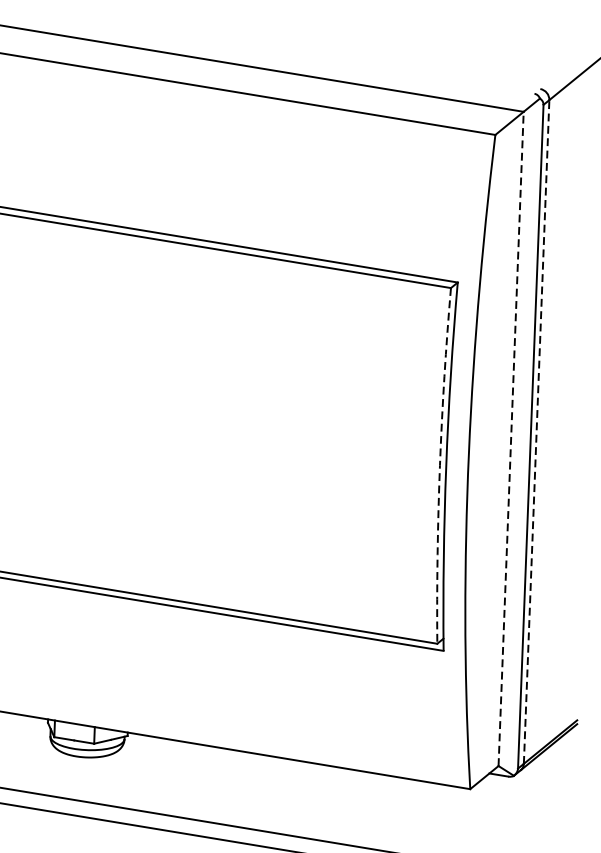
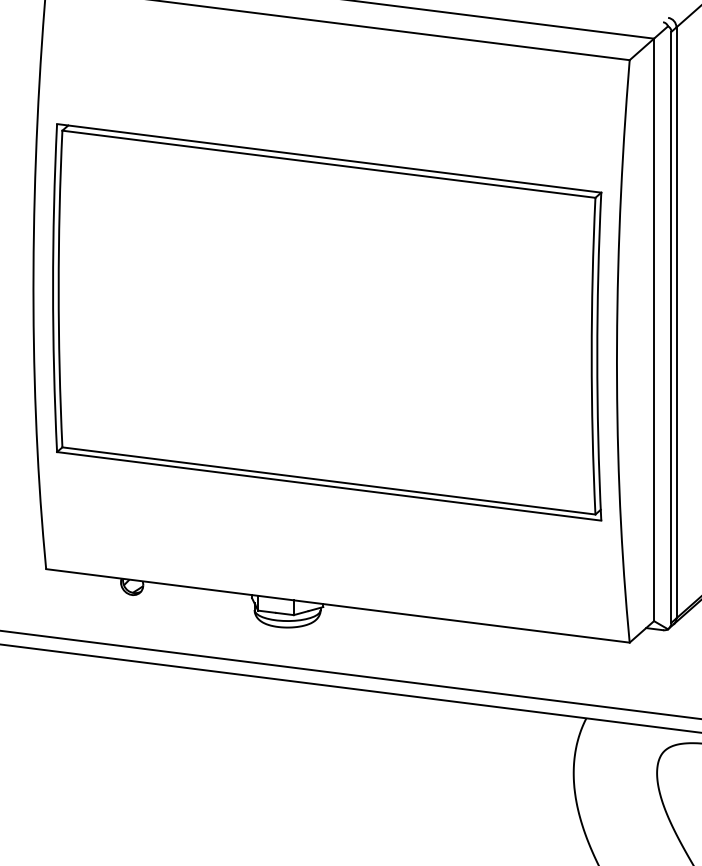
line: (536, 431) -> (676, 322), dashed -> solid
line: (511, 438) -> (654, 329), dashed -> solid
arc: (439, 466) -> (591, 356), dashed -> solid

